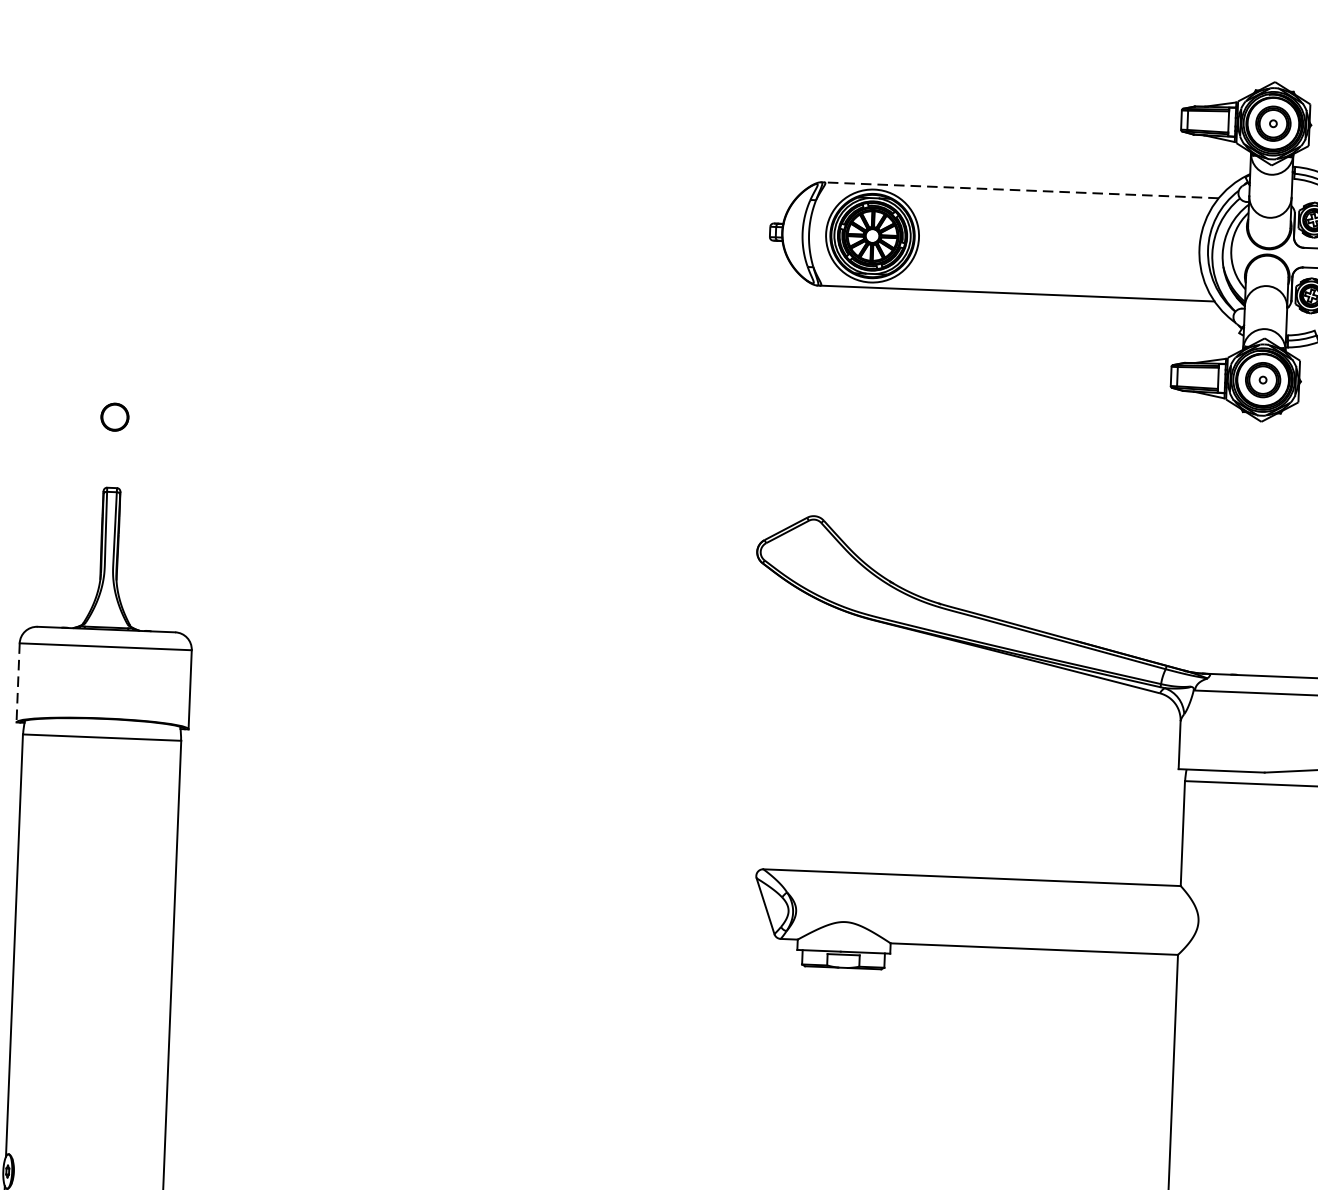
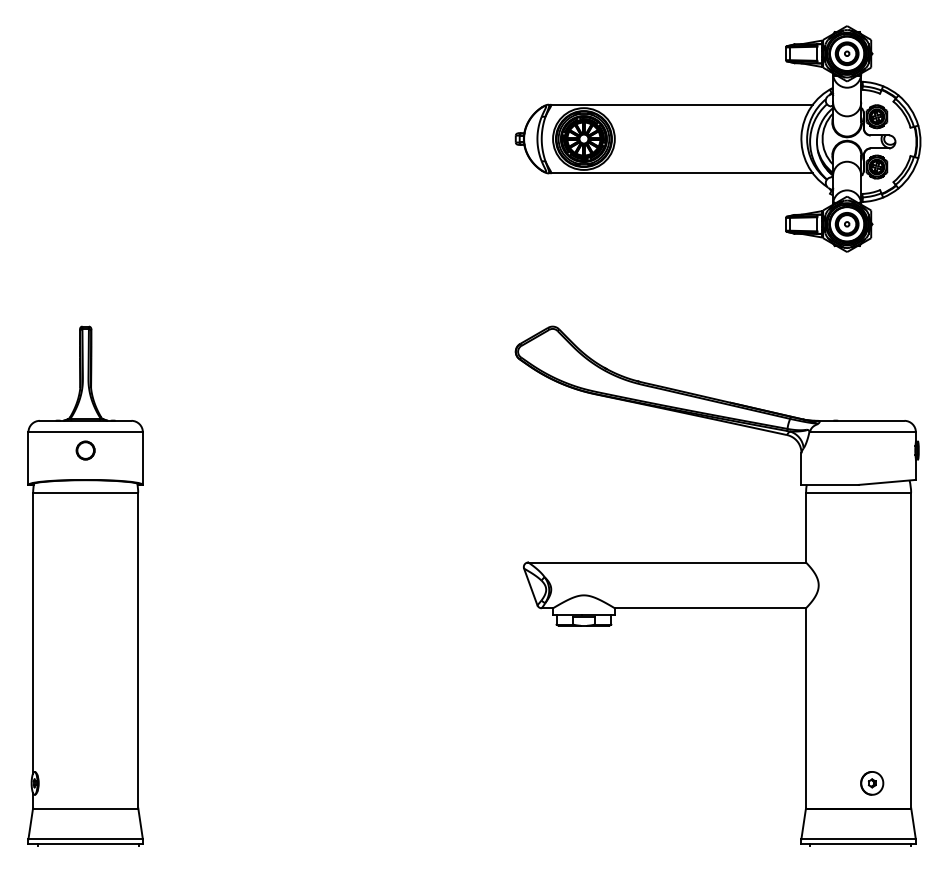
line: (1021, 189) -> (681, 104), dashed -> solid
part: (114, 417) -> (85, 450), moved
line: (18, 684) -> (28, 459), dashed -> solid

